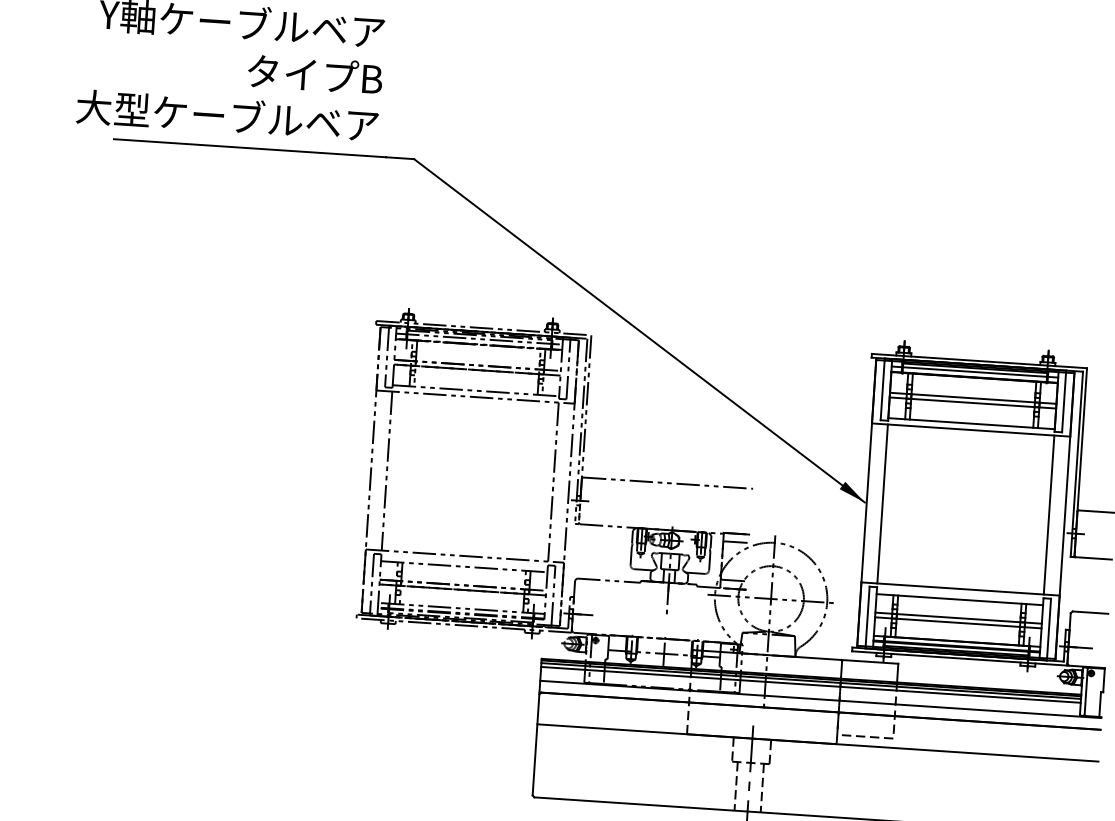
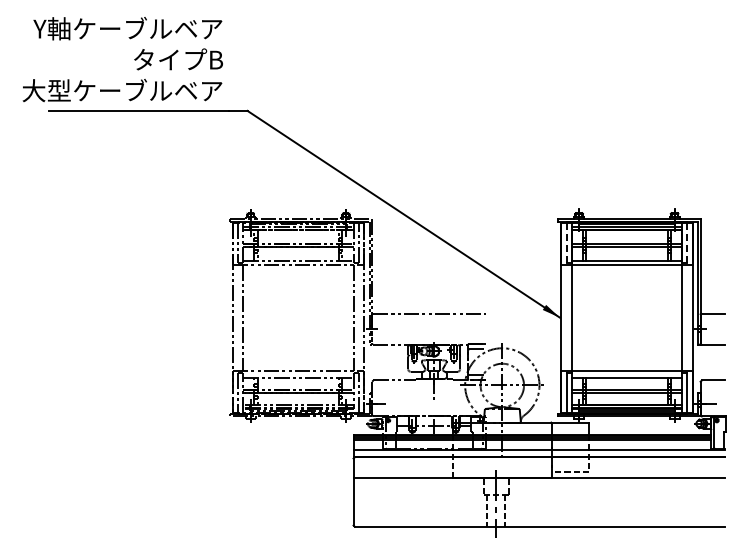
line: (882, 389) -> (566, 242), solid -> dashed
line: (1064, 401) -> (687, 242), solid -> dashed

